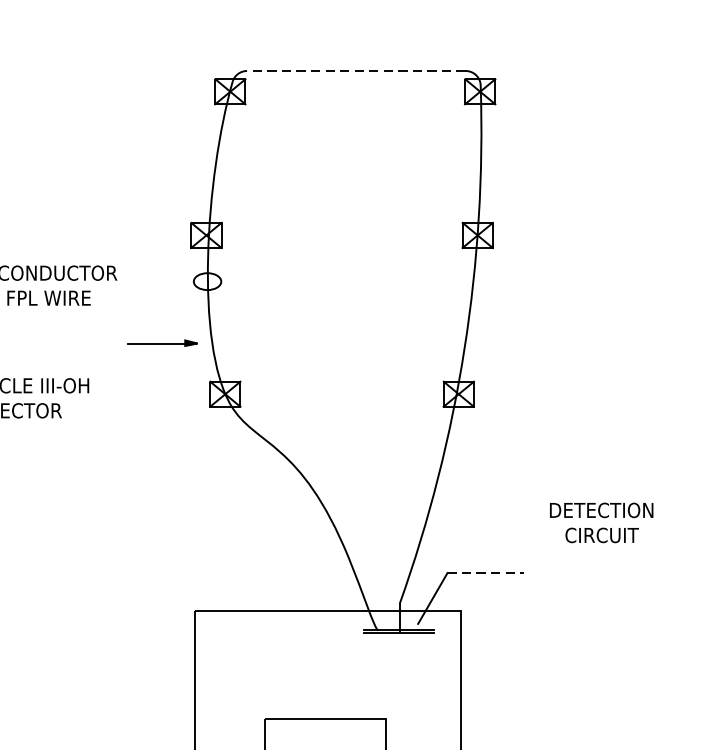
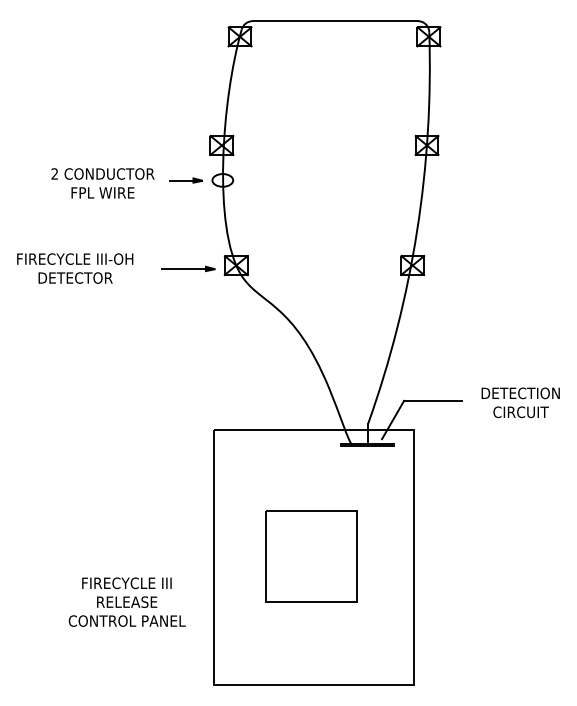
line: (356, 71) -> (335, 21), dashed -> solid
part: (158, 281) -> (185, 180), added
part: (162, 342) -> (188, 268), moved
text: (601, 522) -> (520, 402), moved
line: (484, 572) -> (432, 400), dashed -> solid

